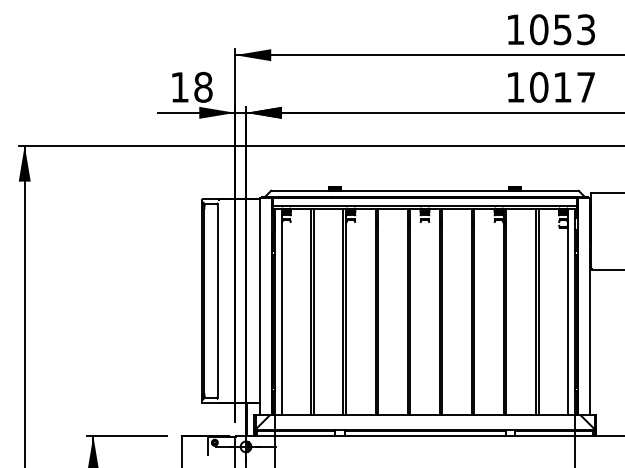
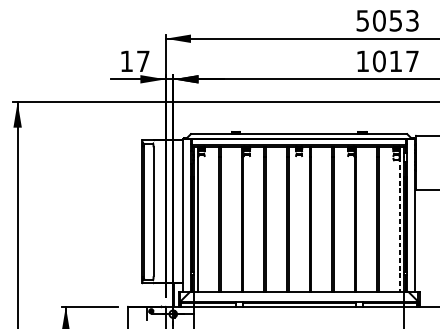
text: (515, 29) -> (362, 20), 1053 -> 5053
text: (203, 86) -> (143, 60), 18 -> 17
line: (568, 319) -> (400, 224), solid -> dashed

